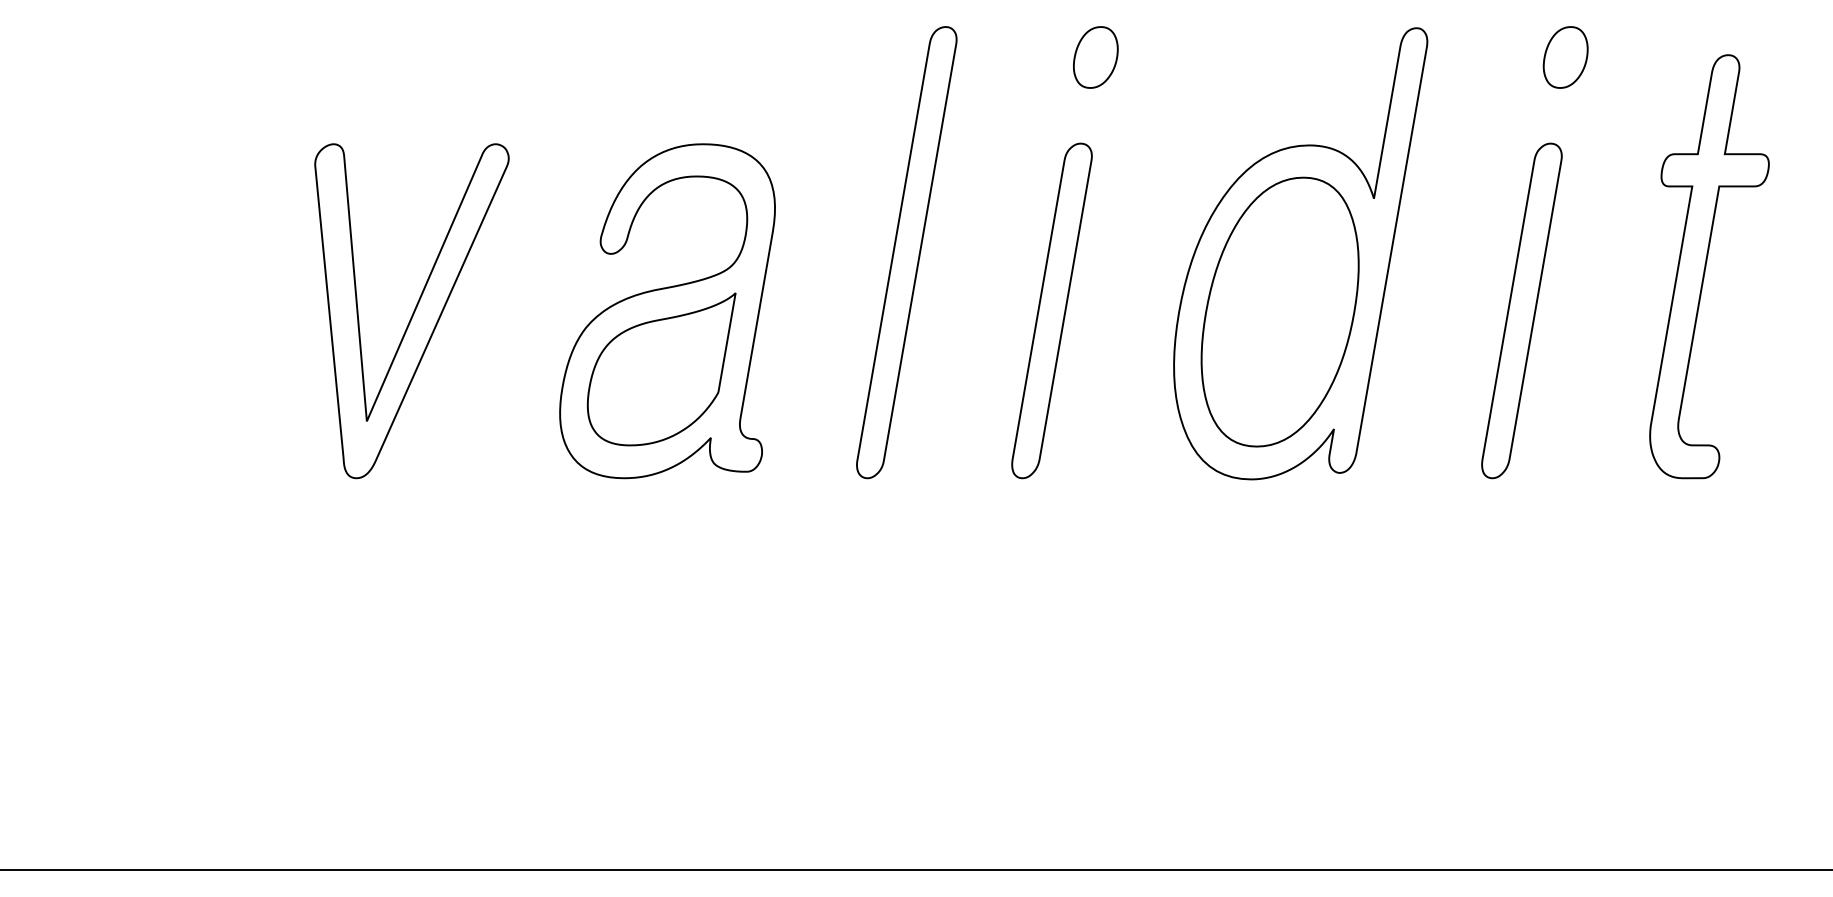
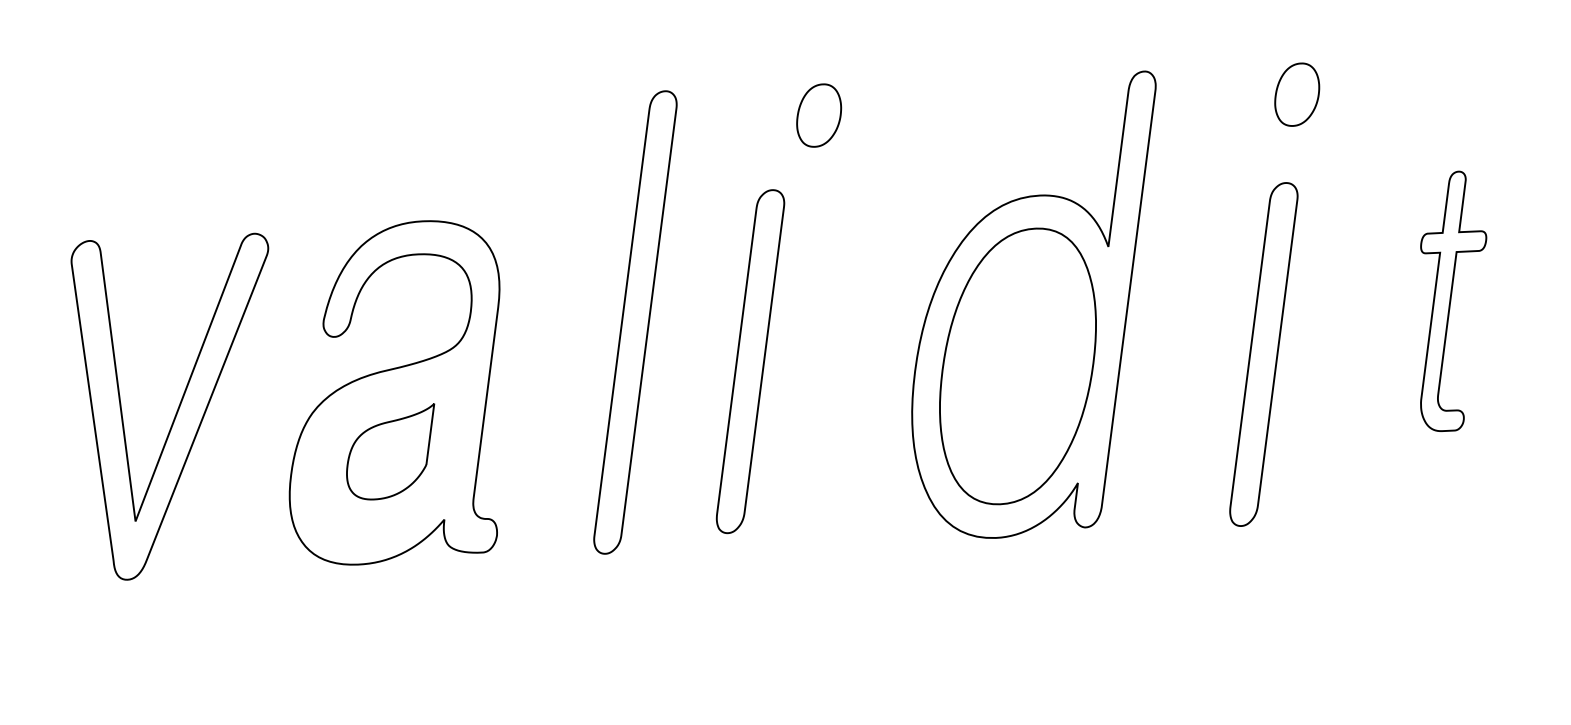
part: (1709, 266) -> (1452, 300), size x0.6
part: (1051, 310) -> (749, 361), moved
part: (411, 311) -> (176, 407), moved
part: (661, 369) -> (391, 452), size x0.6

